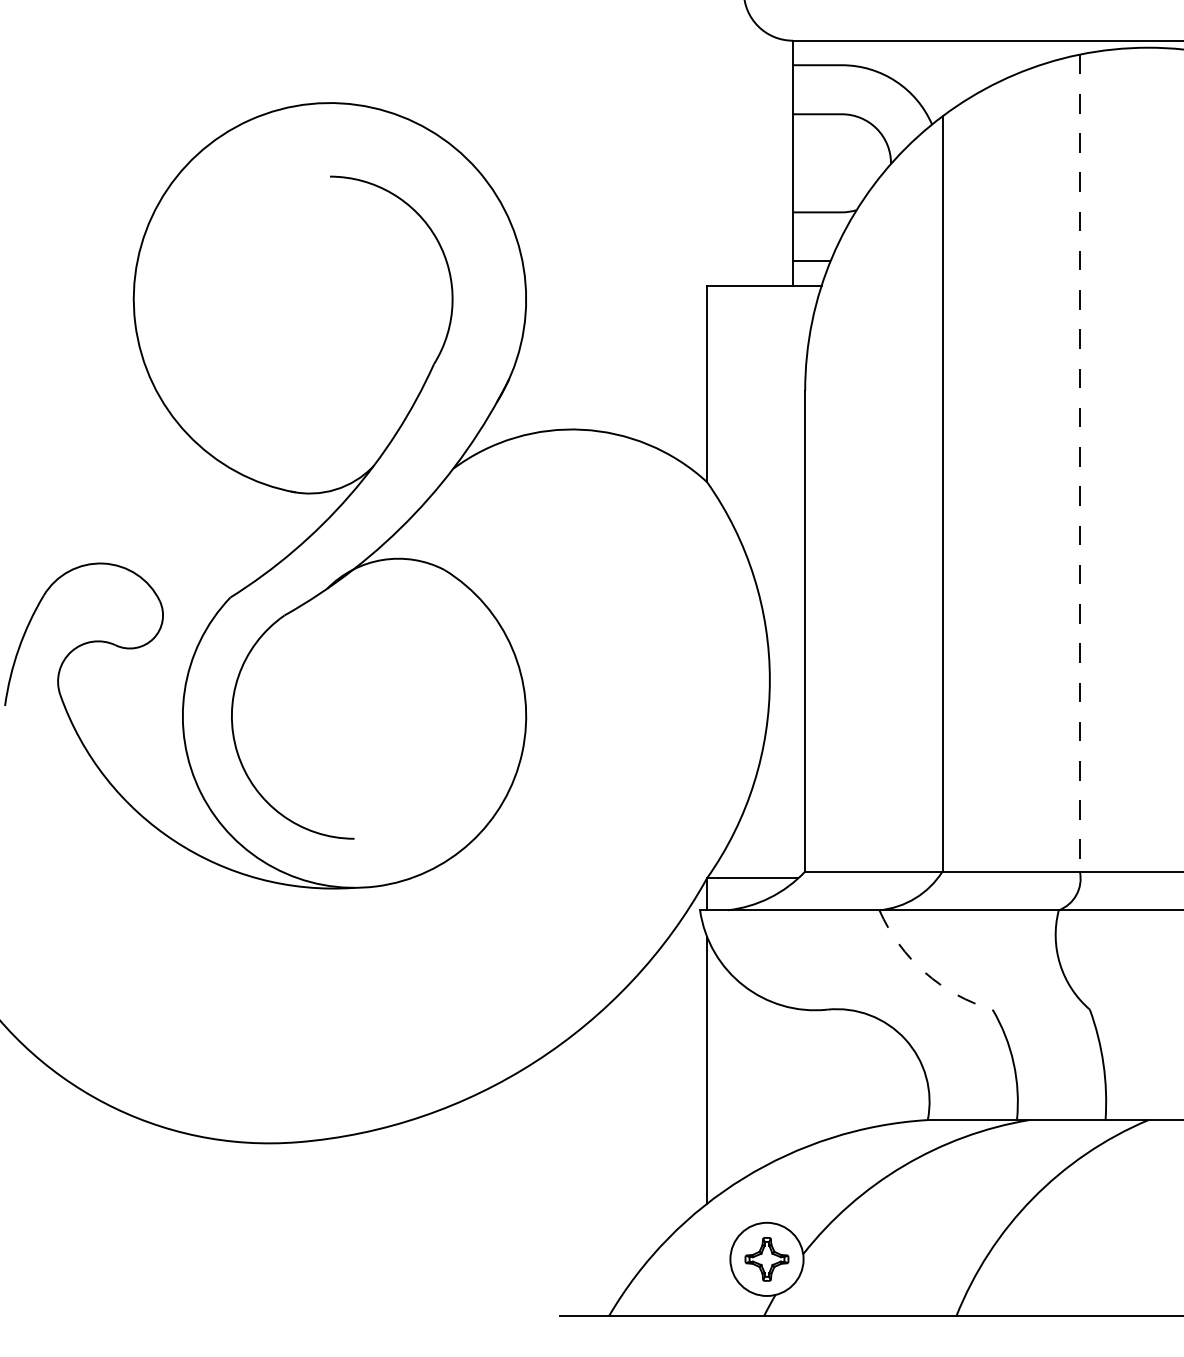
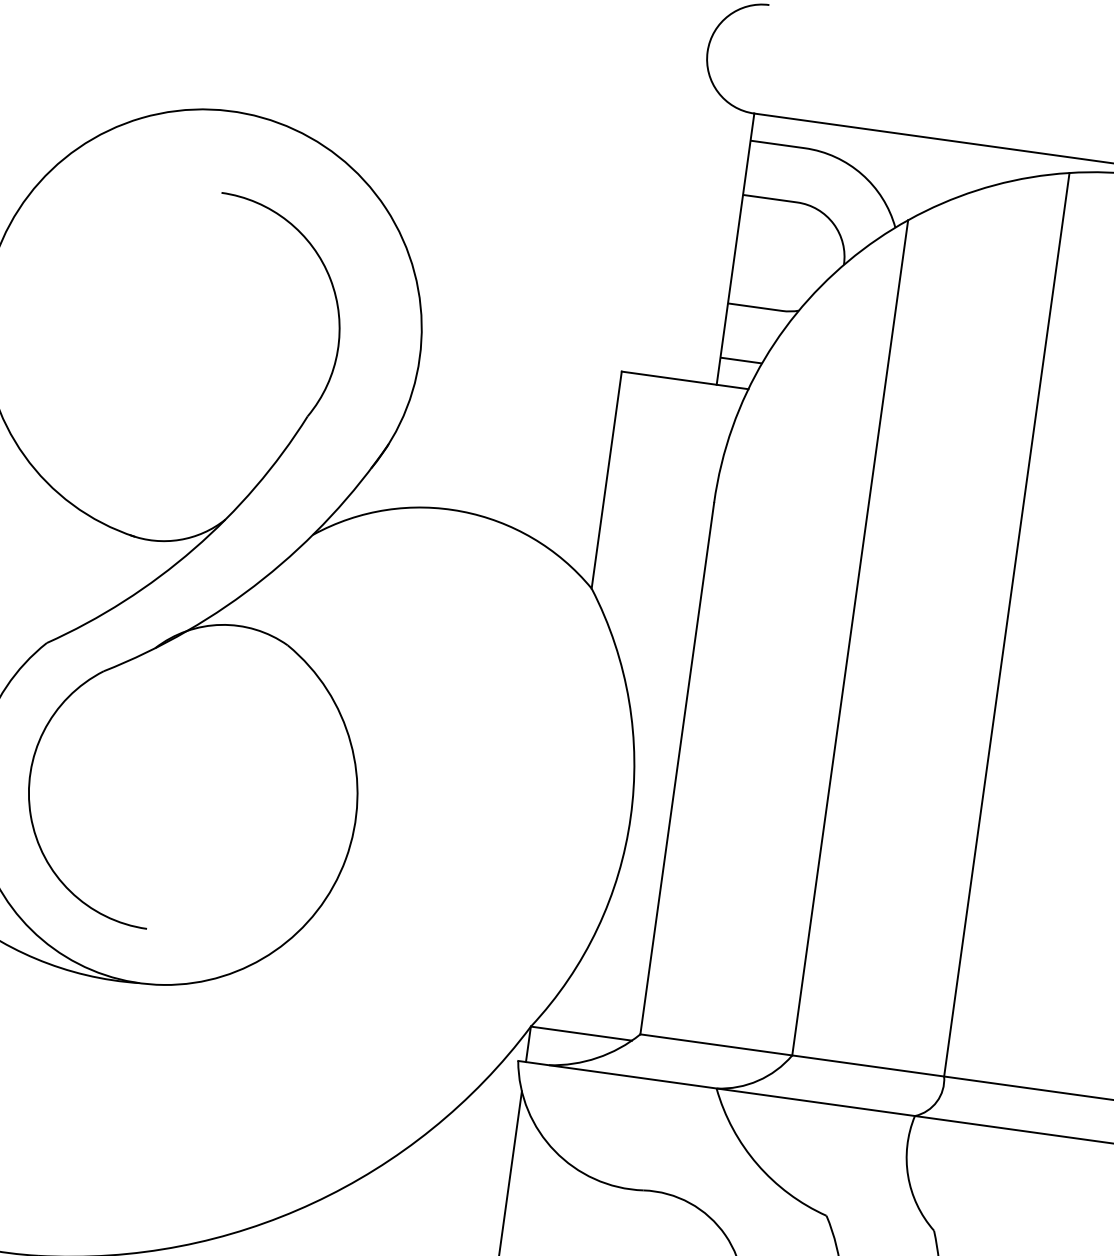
line: (1079, 463) -> (1006, 625), dashed -> solid
arc: (924, 972) -> (756, 1164), dashed -> solid

